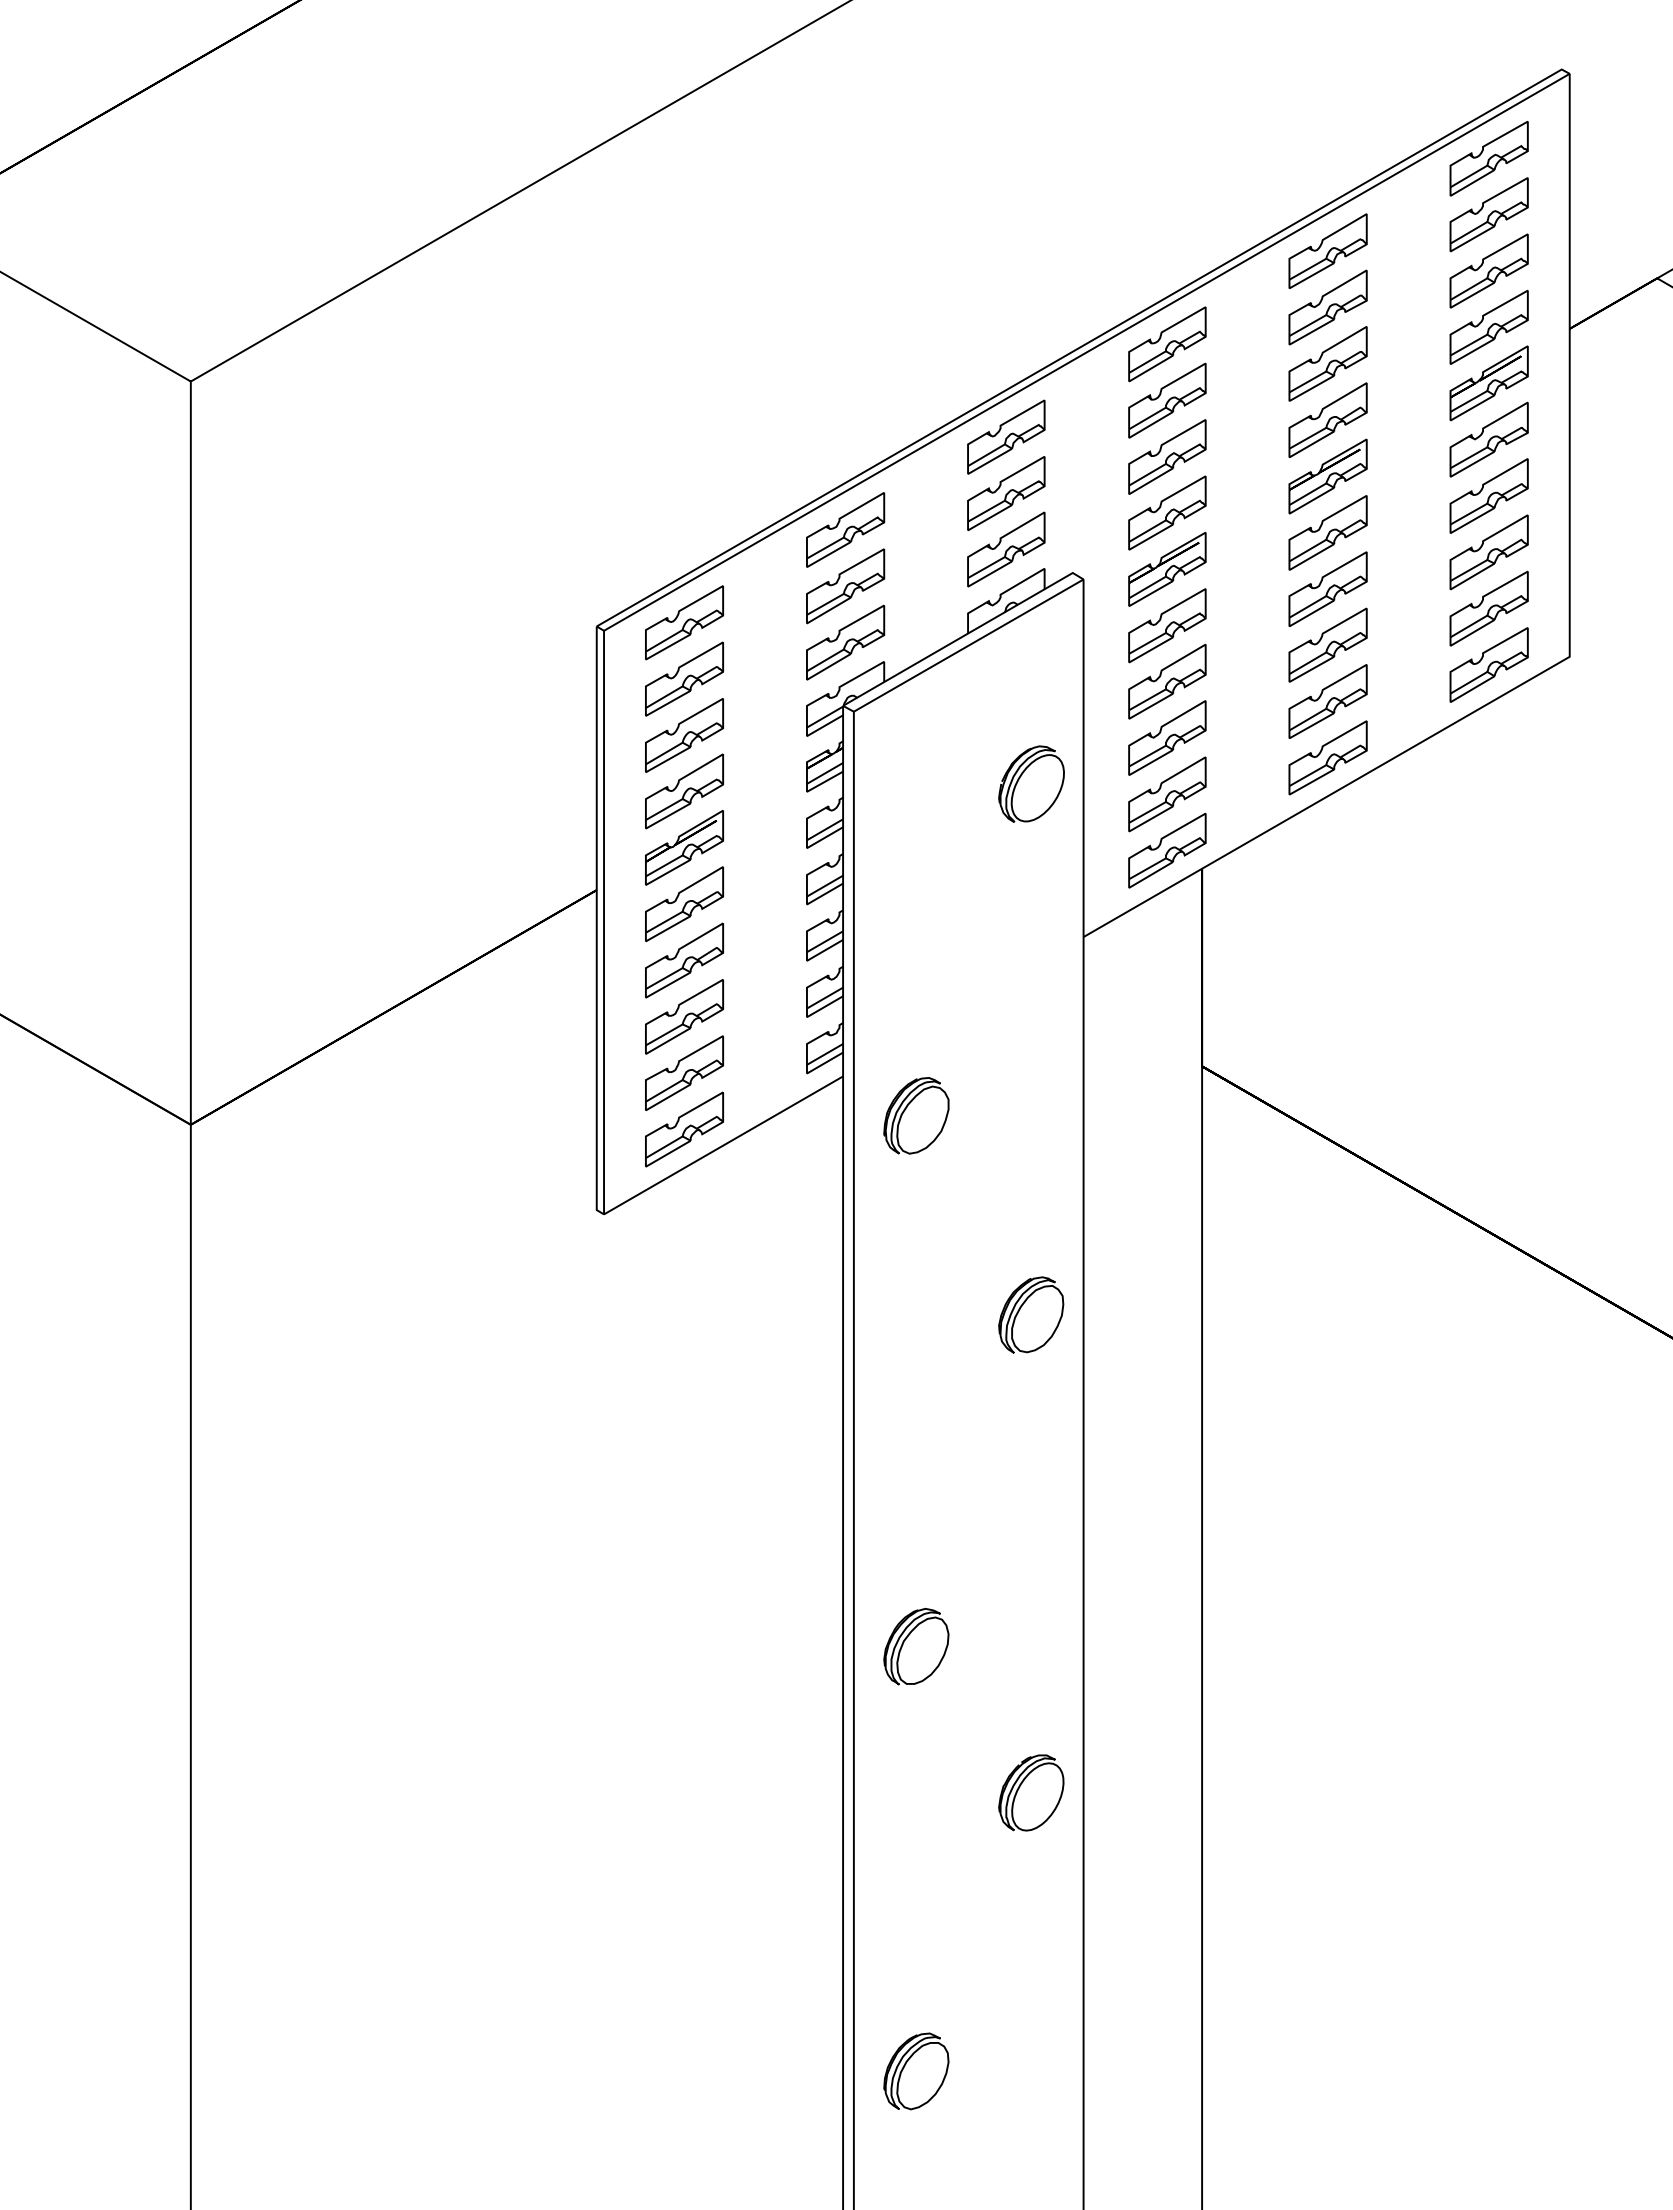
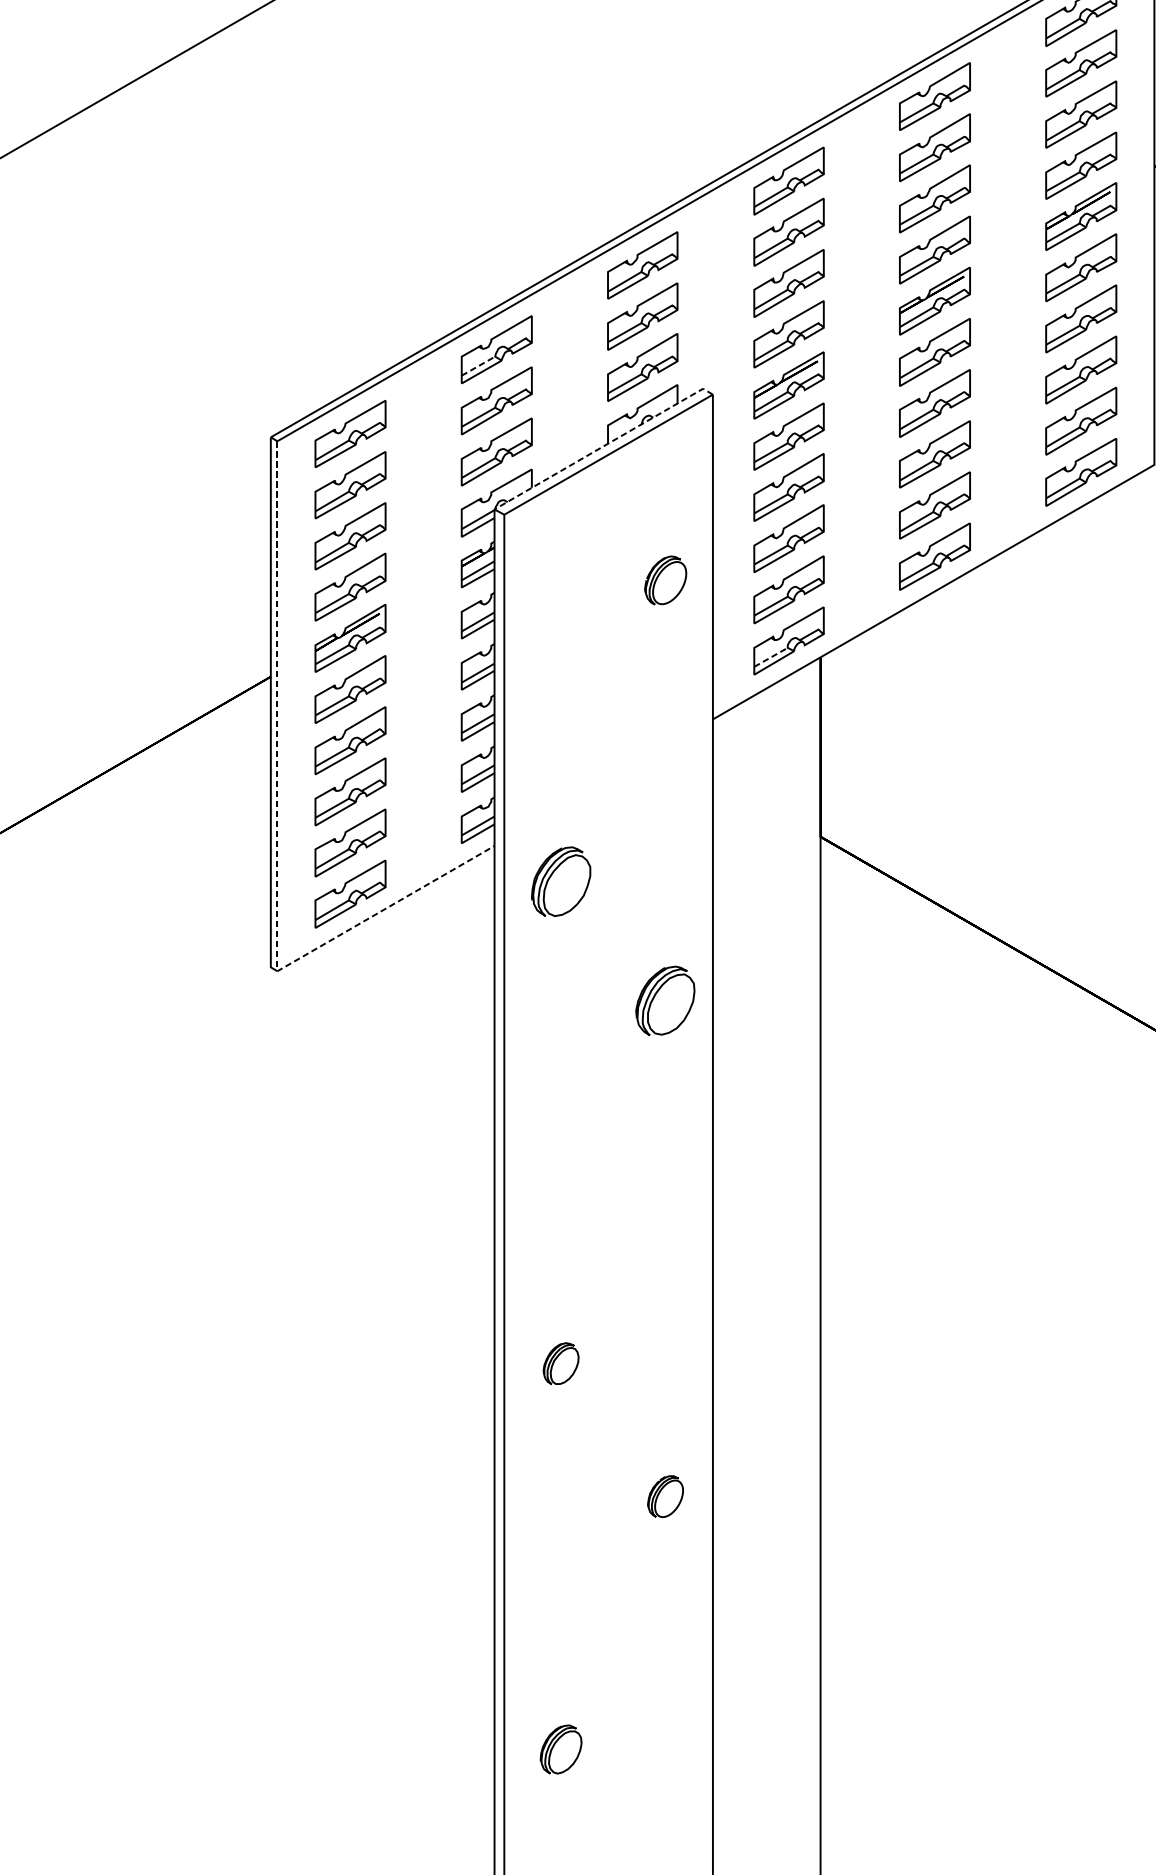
line: (825, 547) -> (478, 365), solid -> dashed
line: (963, 635) -> (603, 445), solid -> dashed
part: (1031, 783) -> (665, 579), size x0.7
line: (1147, 868) -> (770, 657), solid -> dashed
line: (604, 1061) -> (277, 832), solid -> dashed
part: (1031, 1314) -> (665, 1000), moved
part: (916, 1646) -> (561, 1363), size x0.6
part: (1031, 1792) -> (665, 1496), size x0.6
part: (916, 2071) -> (561, 1749), size x0.7

